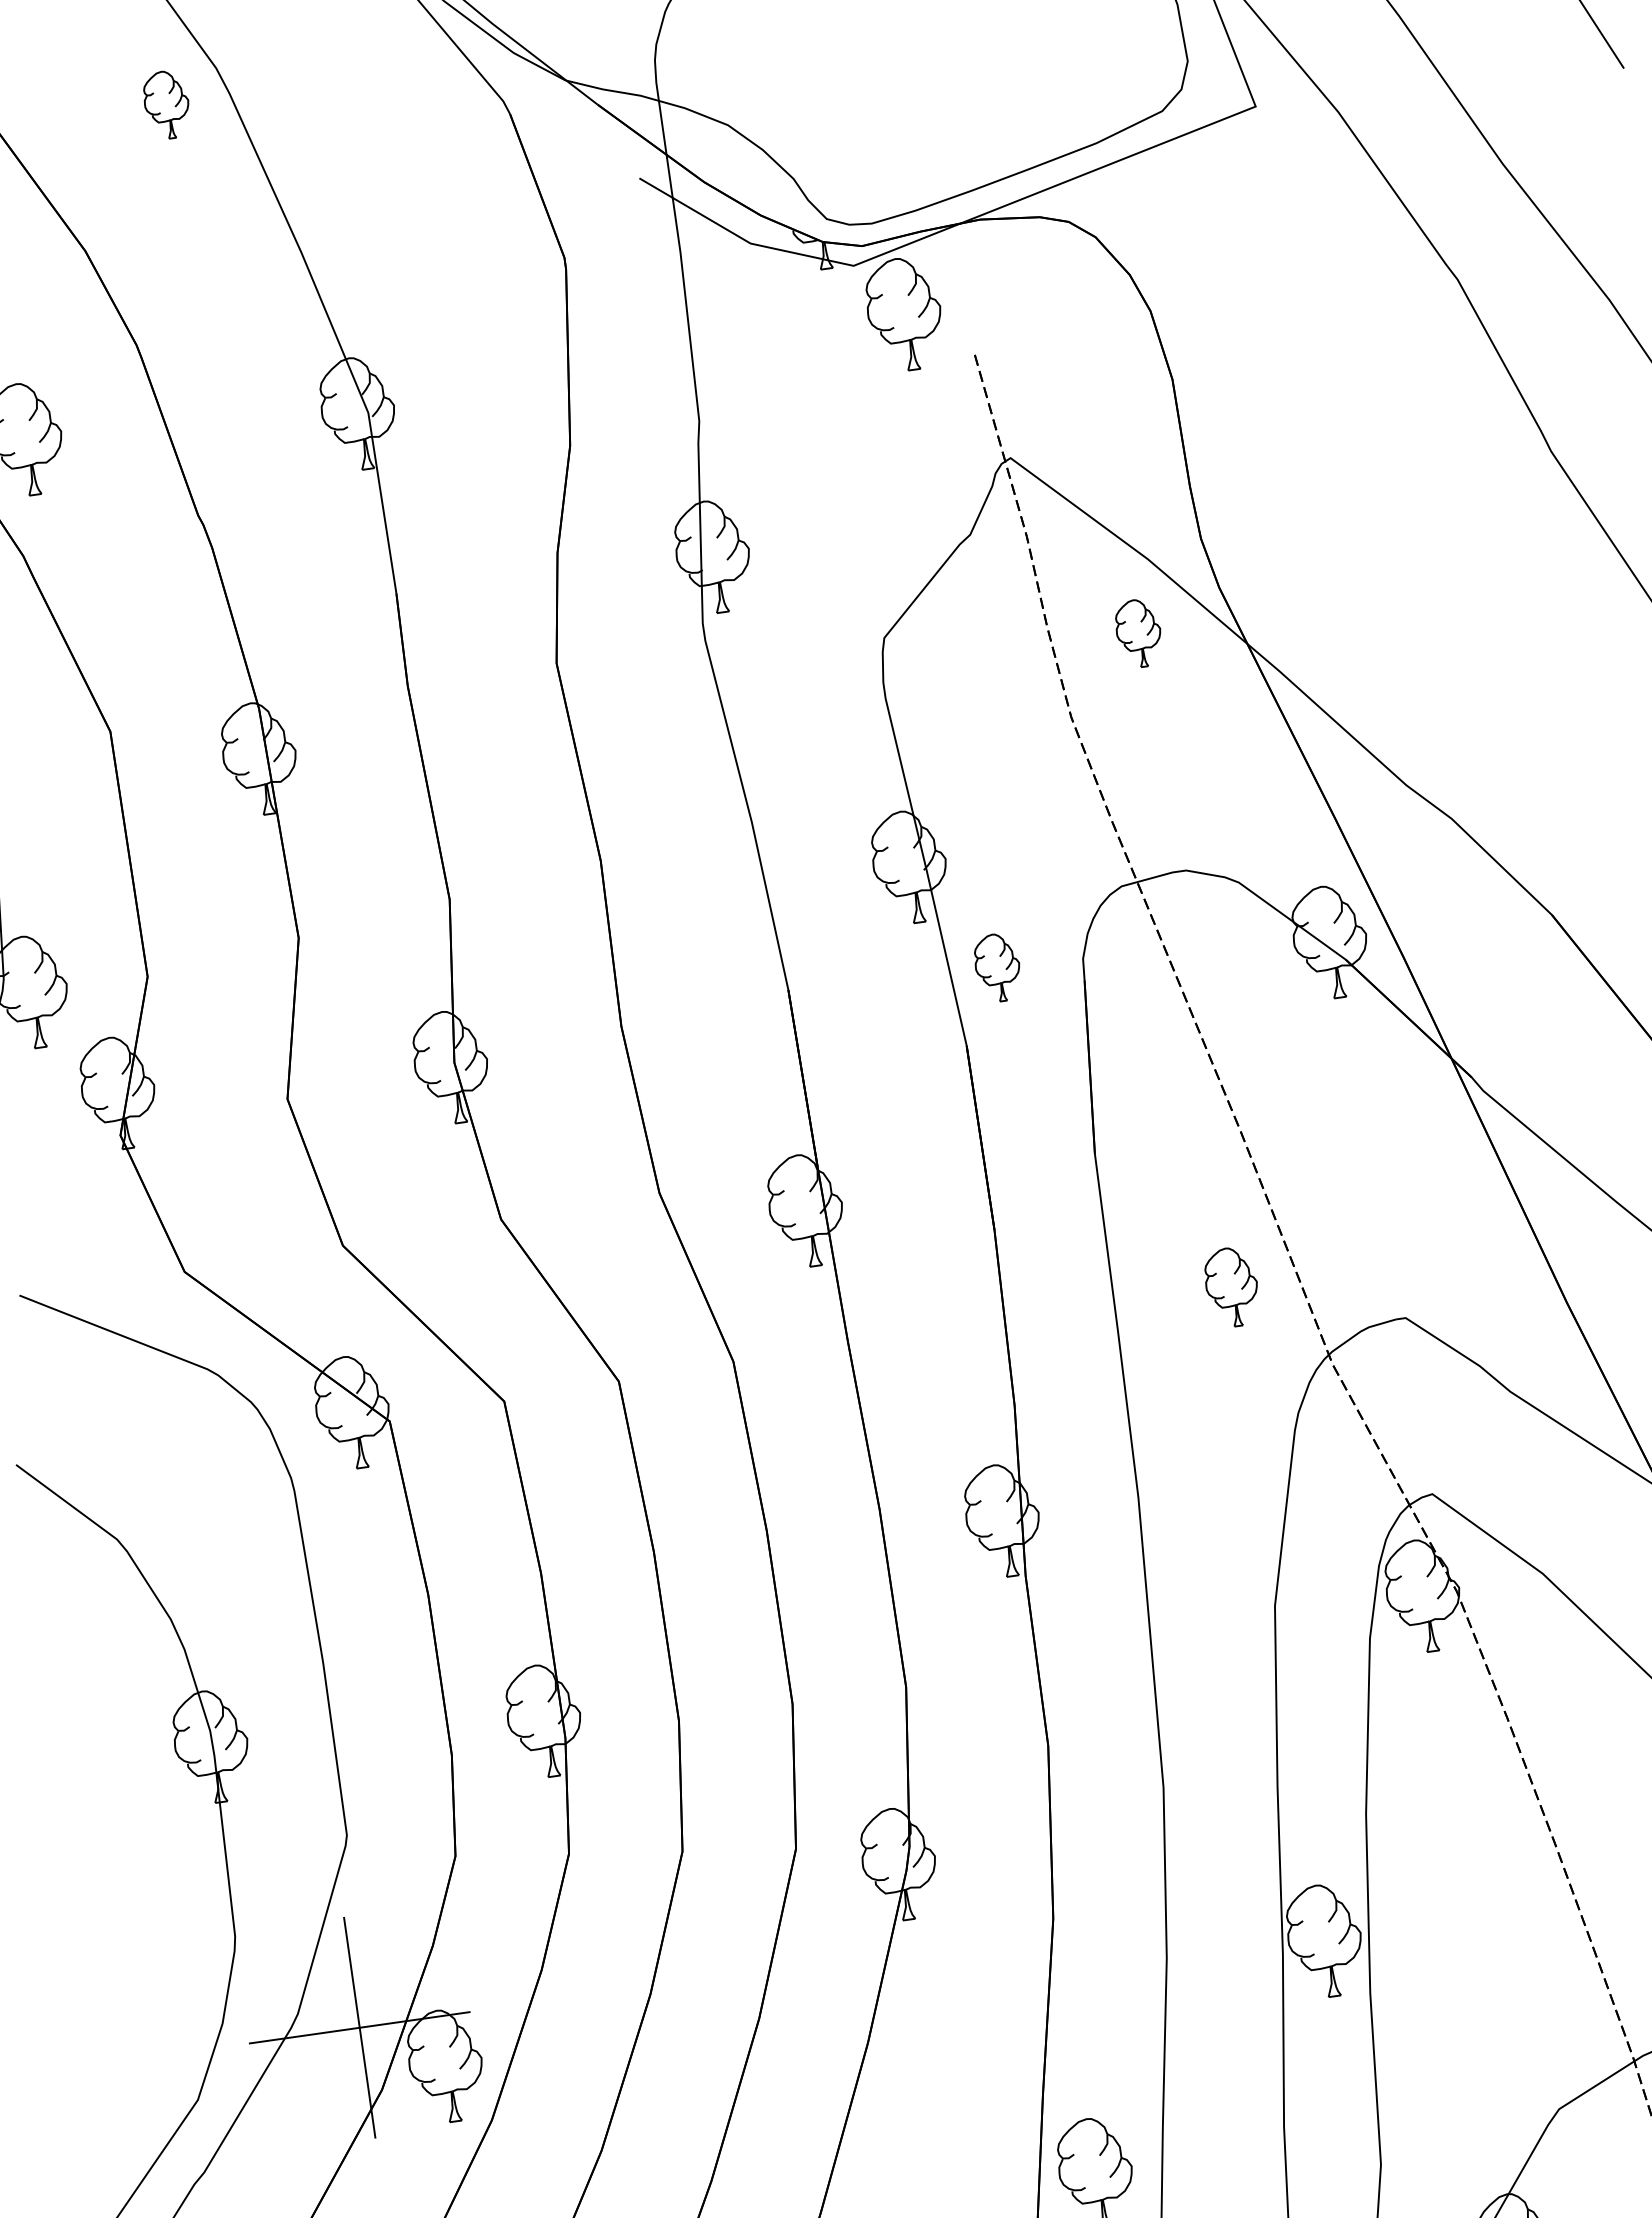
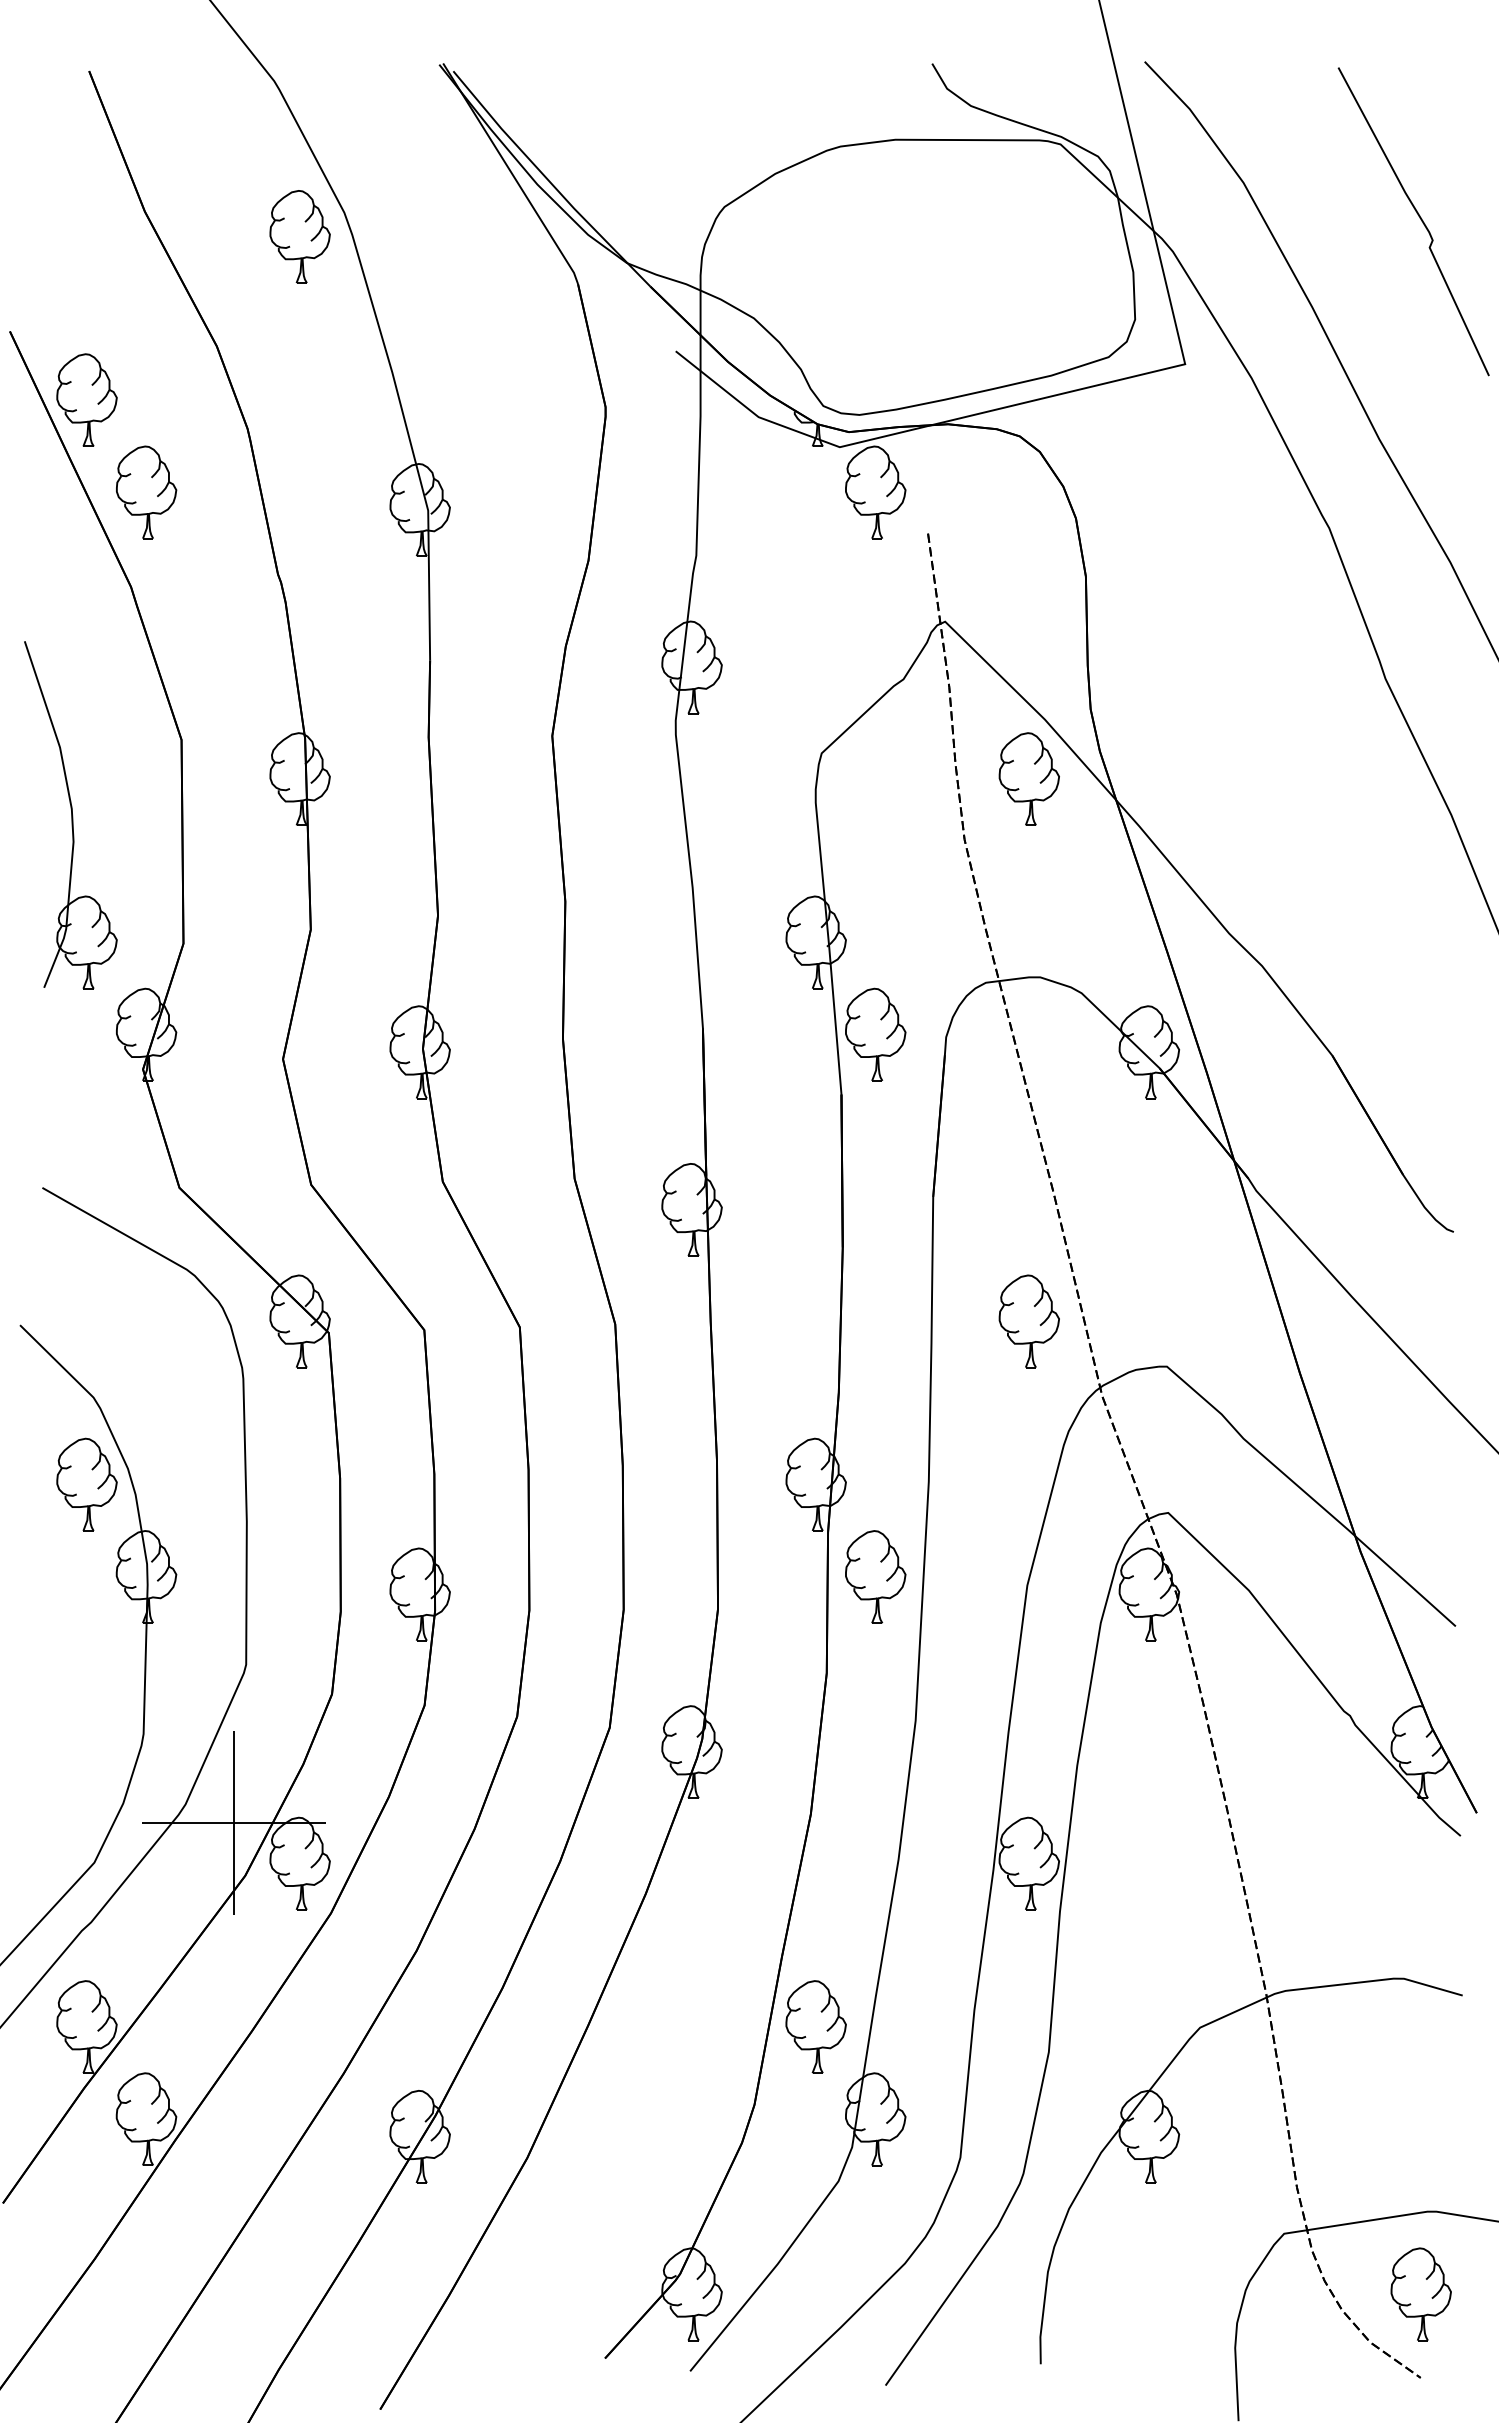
part: (166, 104) -> (299, 236), size x1.67
part: (1137, 632) -> (1028, 778), size x1.67
part: (997, 967) -> (875, 1034), size x1.67
part: (1231, 1287) -> (1028, 1321), size x1.43
part: (1090, 1621) -> (875, 1576), added
part: (123, 1645) -> (86, 1484), added

